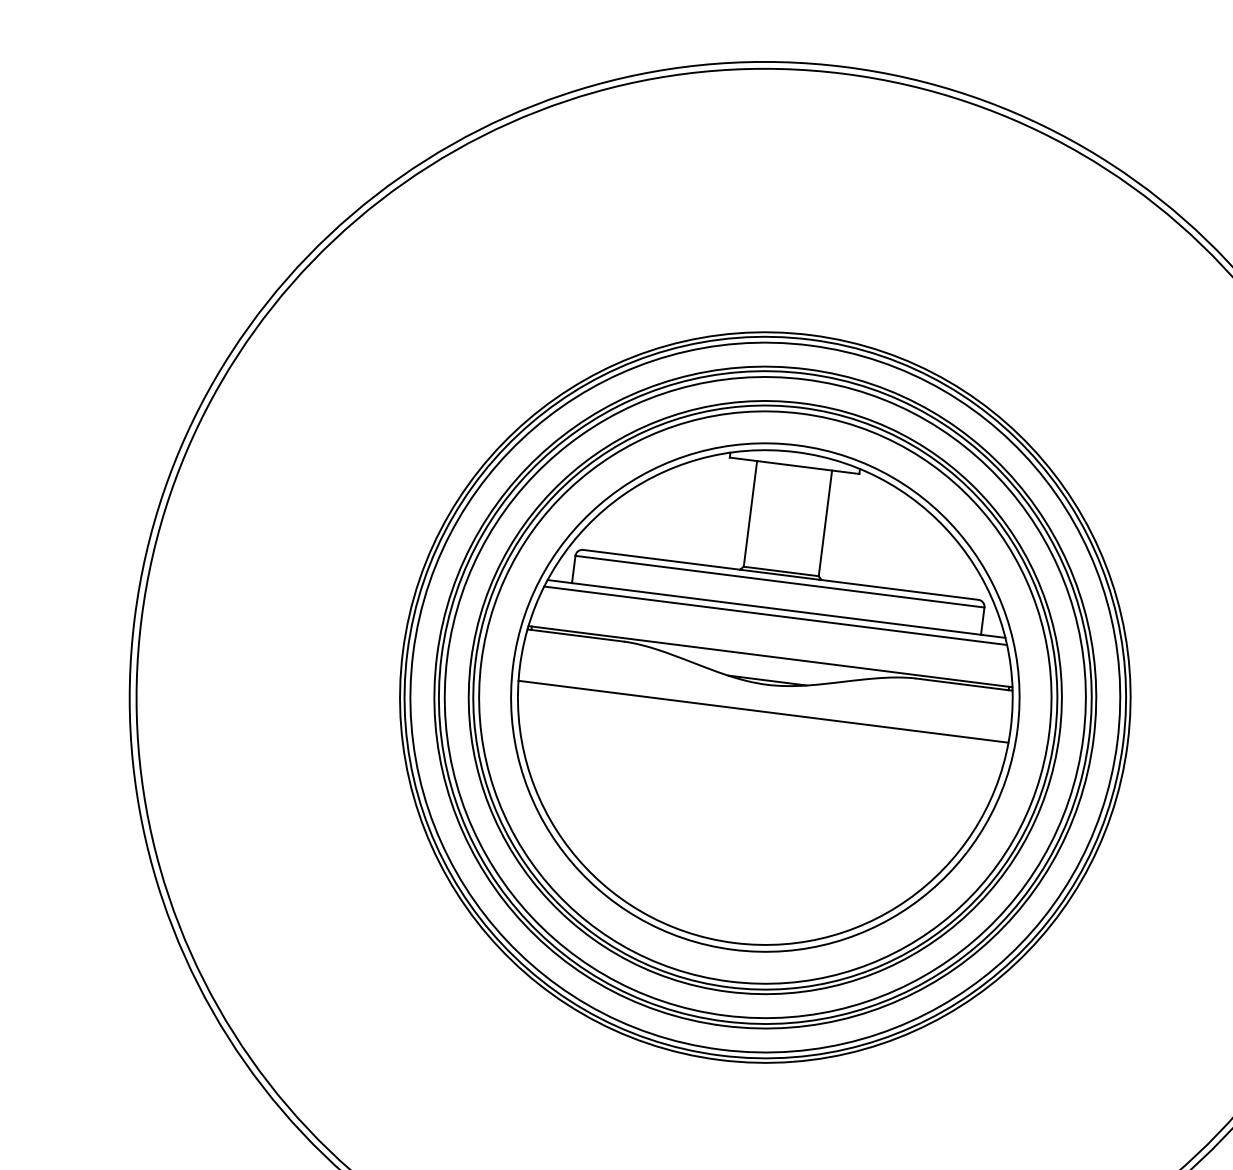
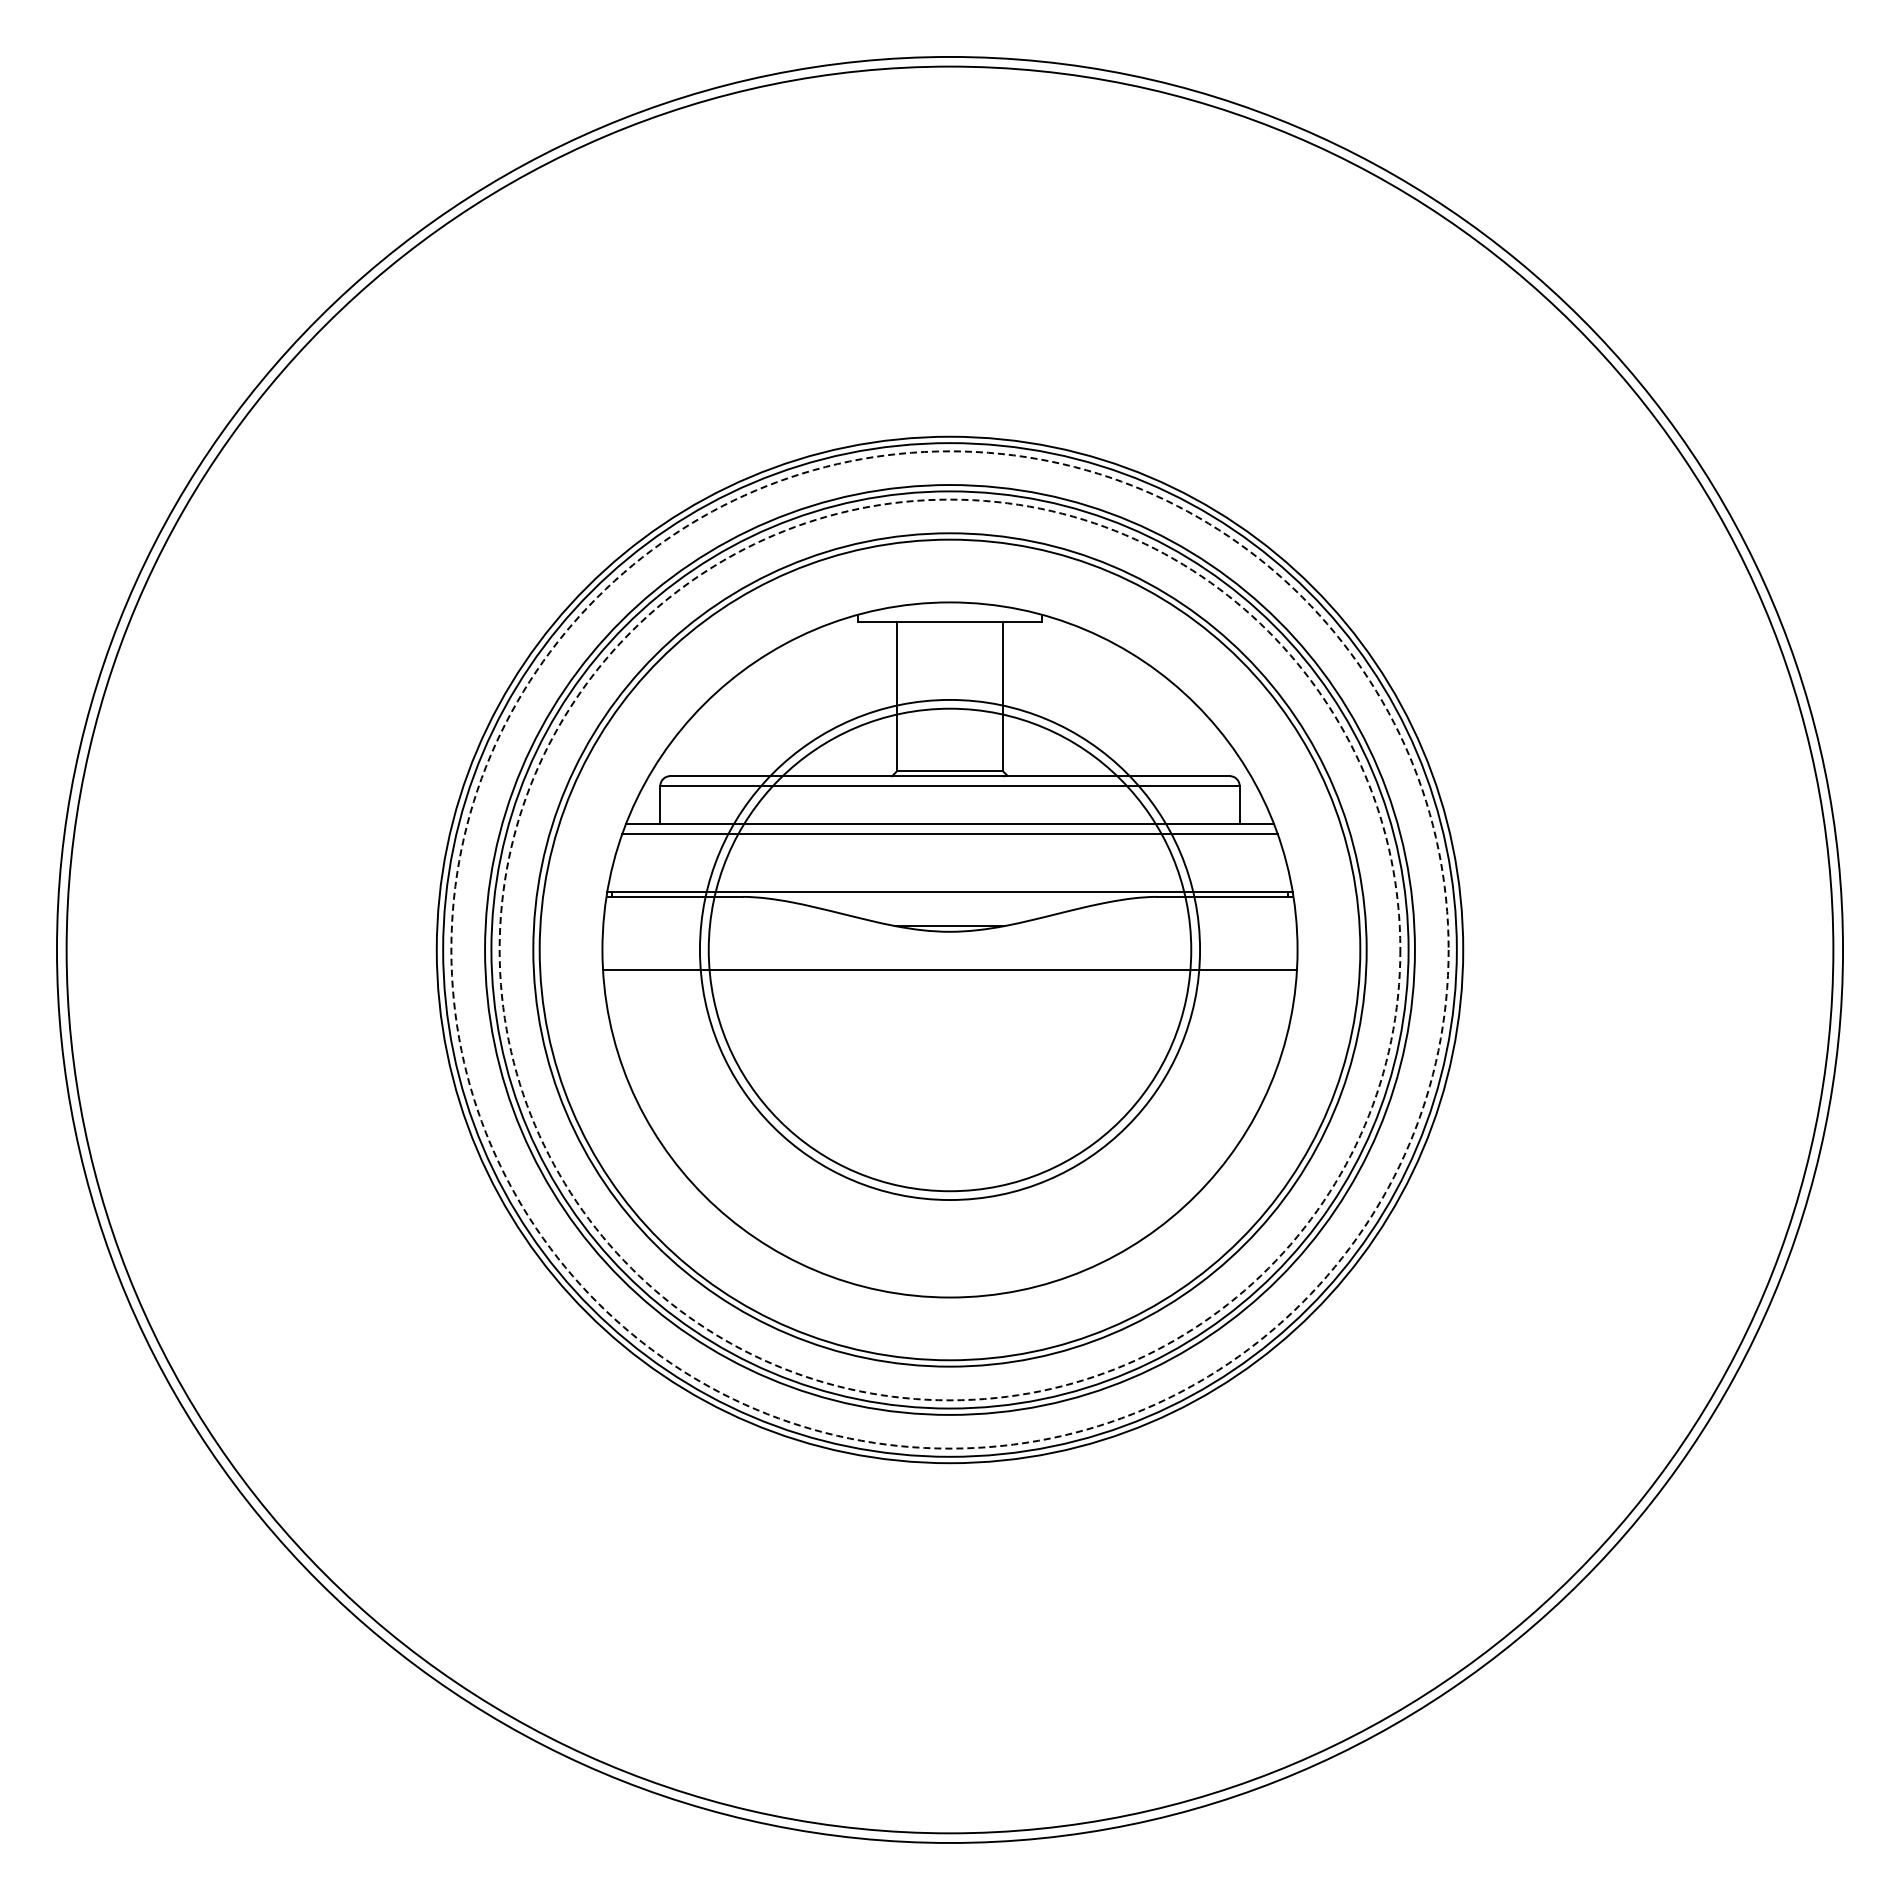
circle: (765, 697) -> (949, 949), size x0.6
circle: (765, 697) -> (949, 949), size x0.7
circle: (765, 697) -> (949, 949), solid -> dashed
circle: (765, 697) -> (949, 949), solid -> dashed

